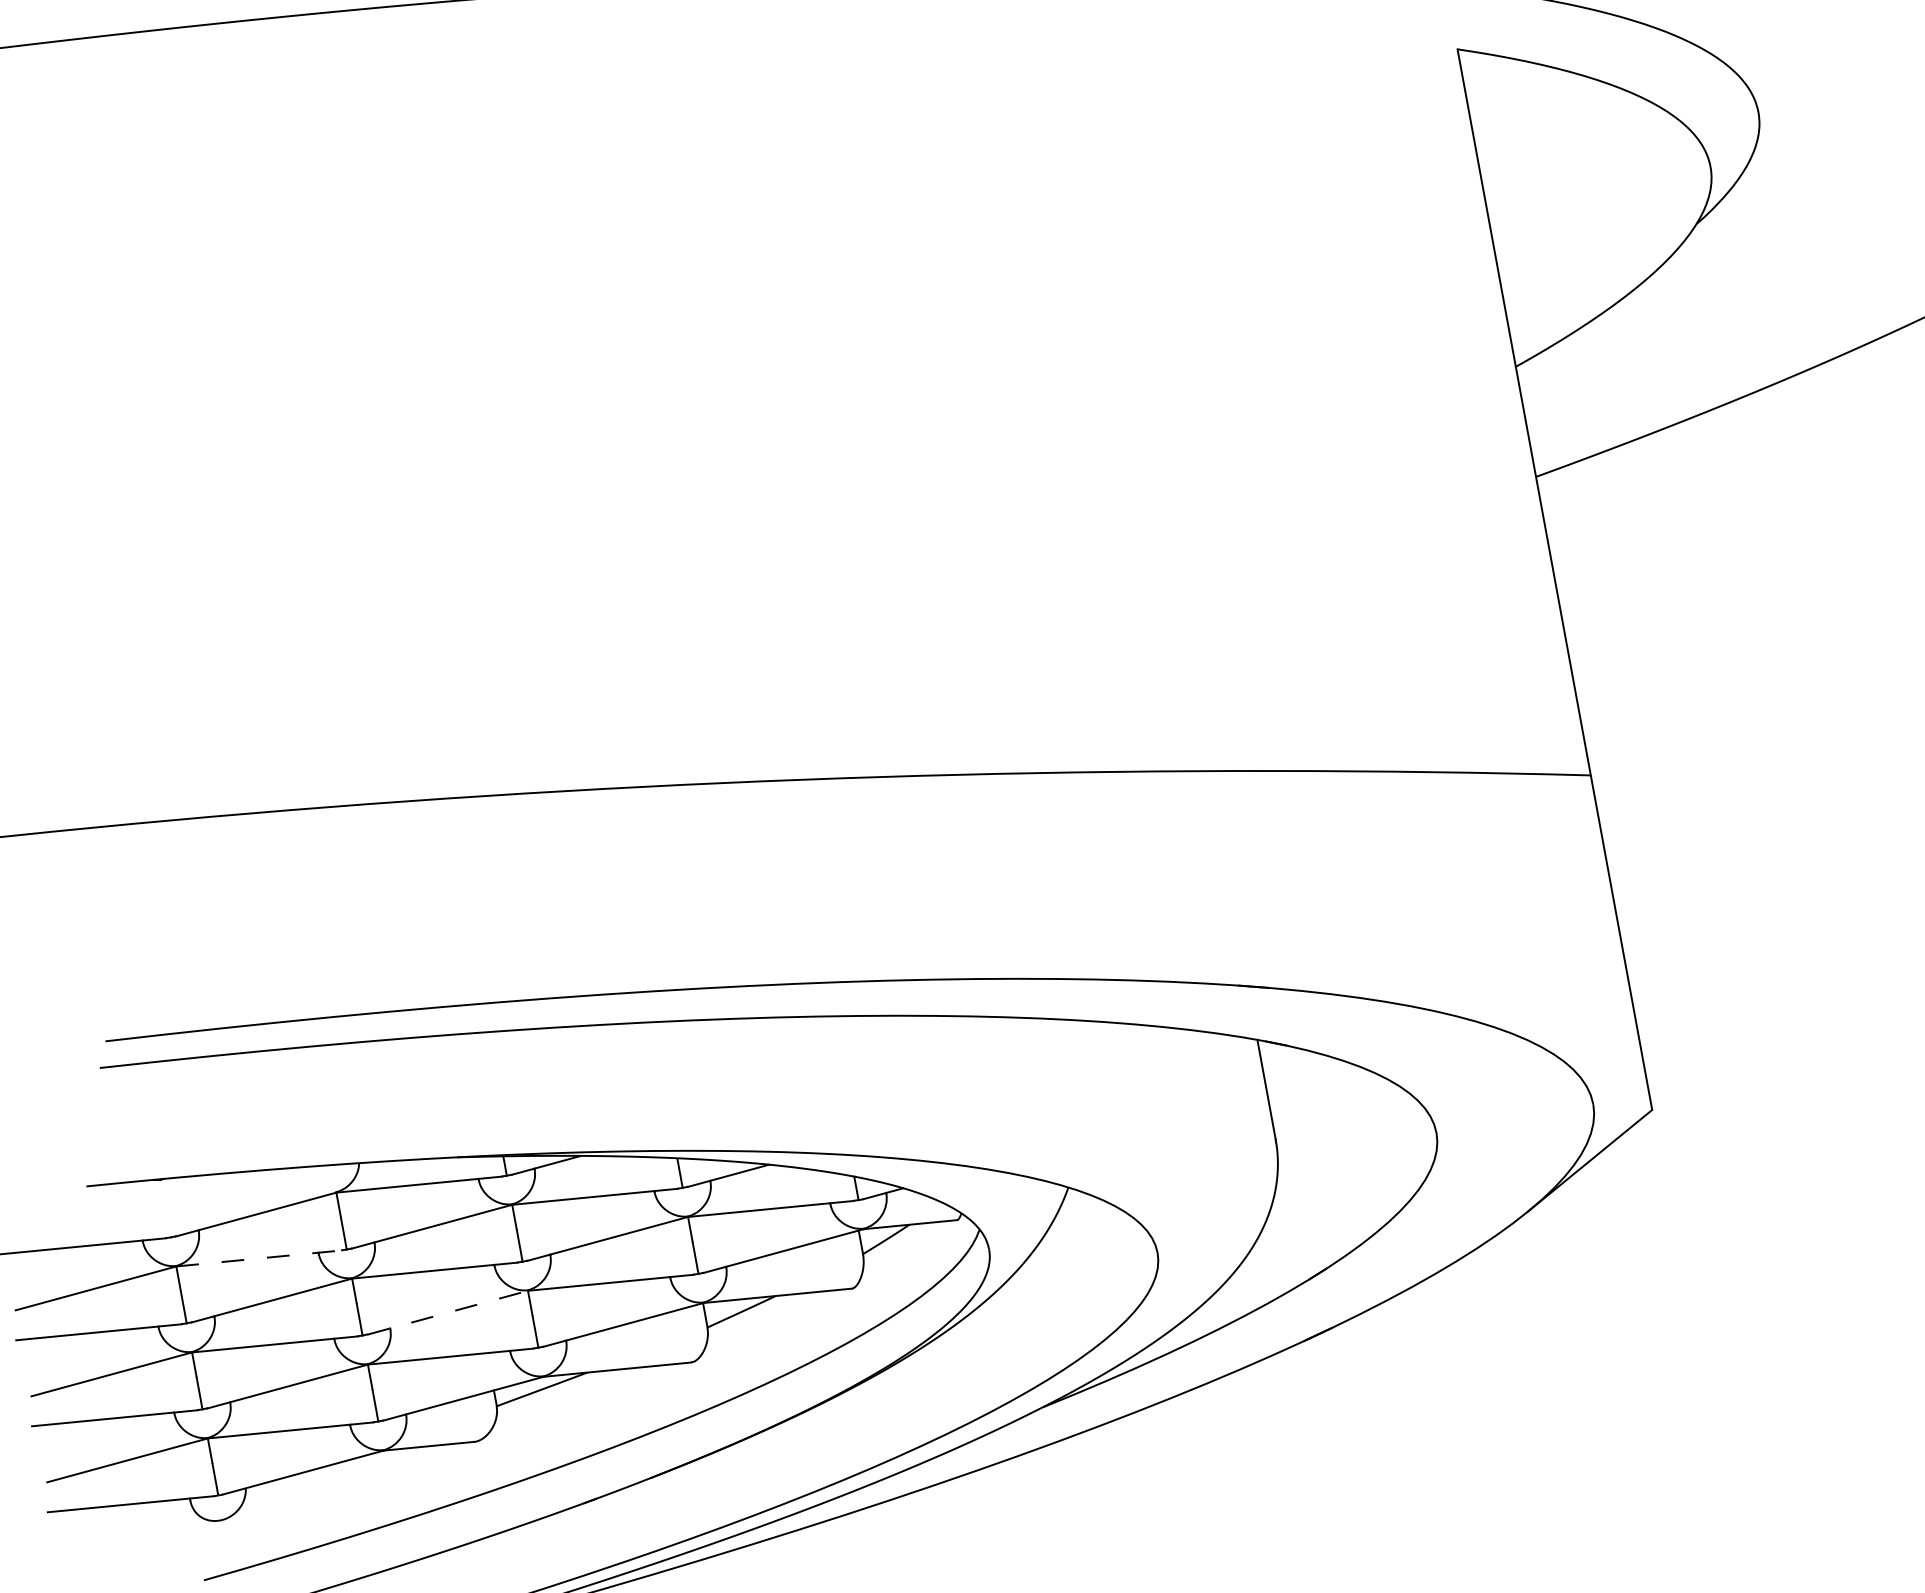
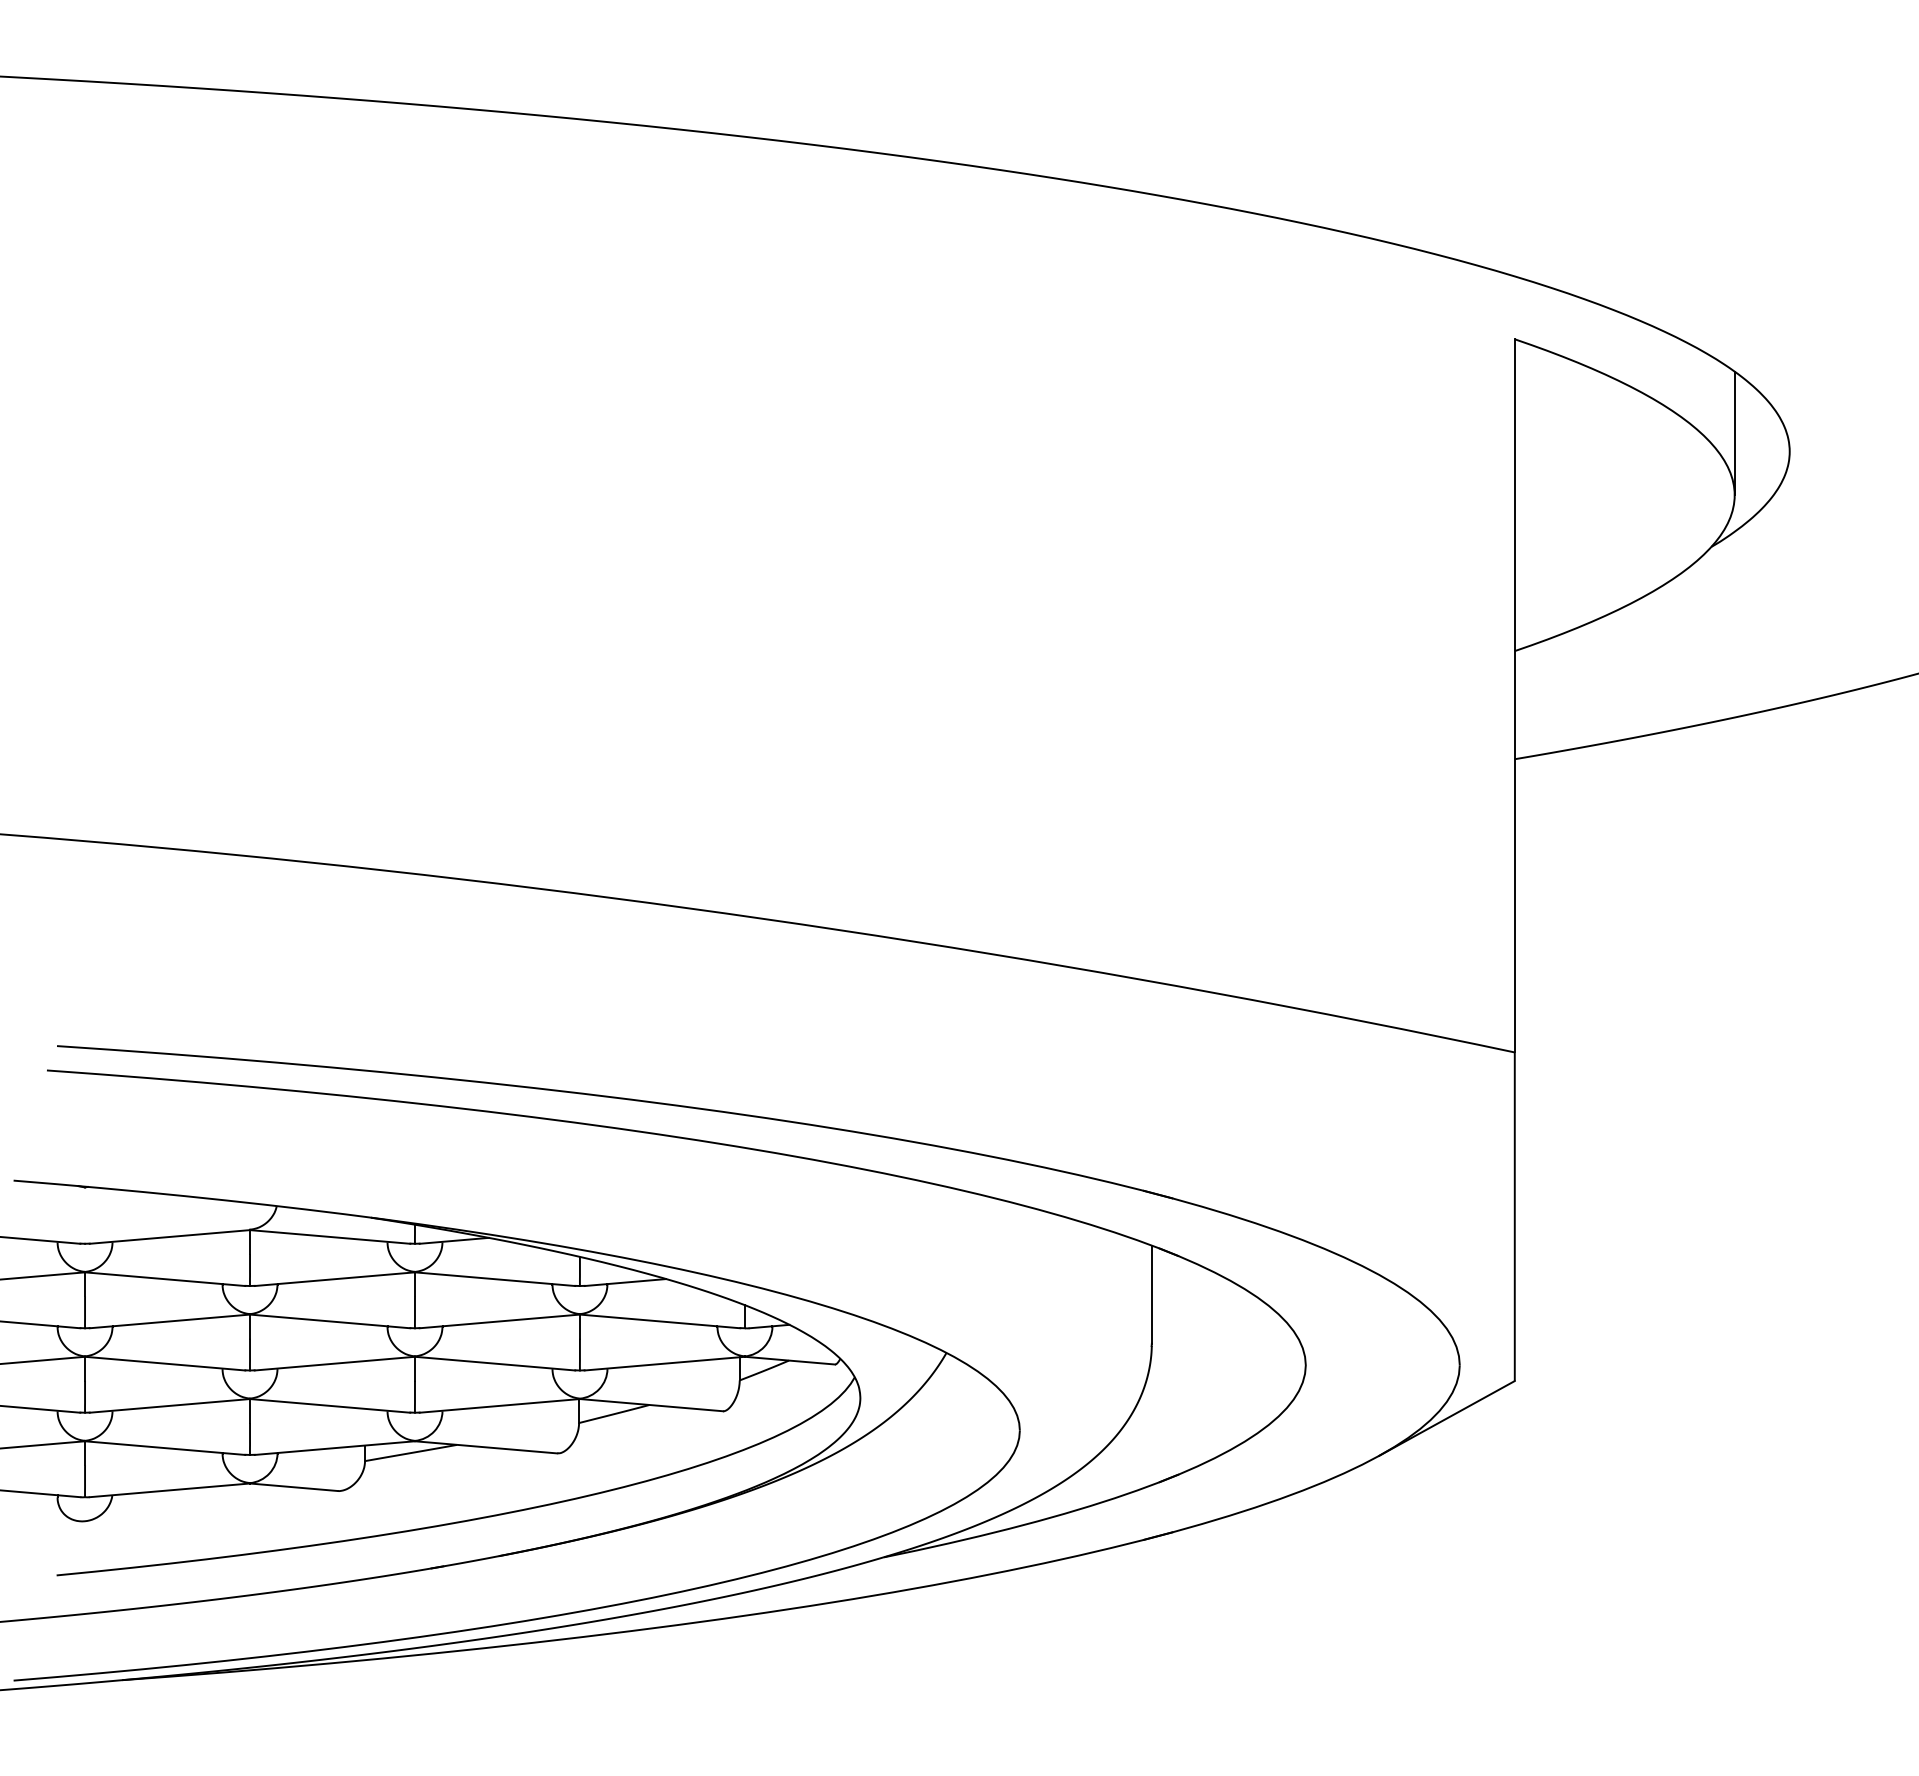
line: (1698, 104) -> (1734, 433), added
line: (259, 1258) -> (165, 1279), dashed -> solid
line: (448, 1312) -> (335, 1363), dashed -> solid

